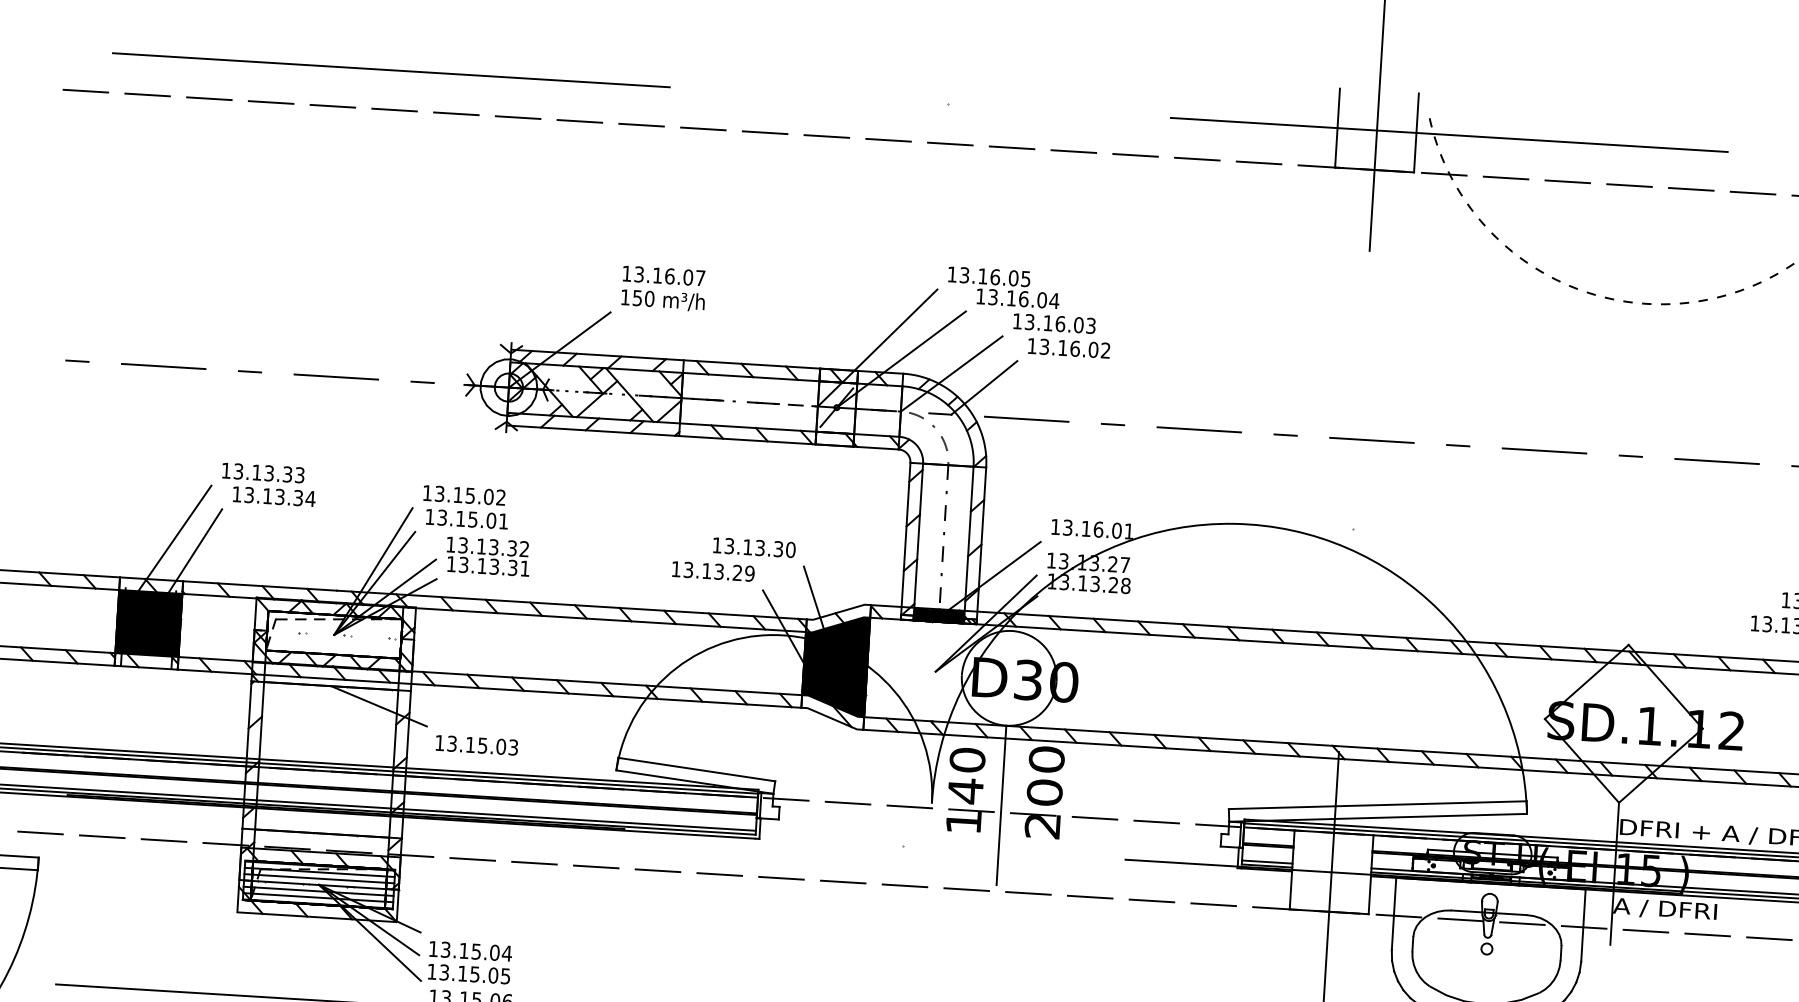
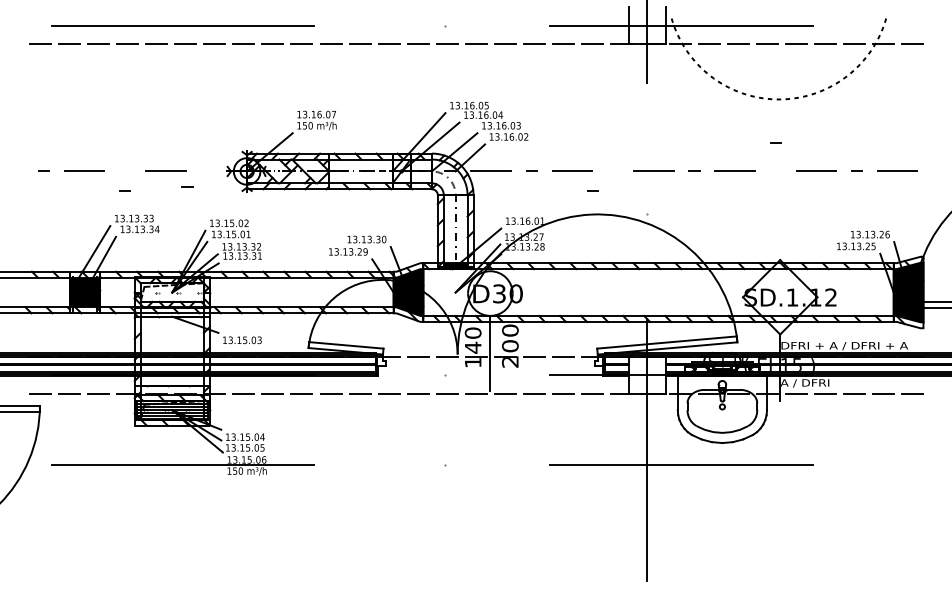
line: (248, 369) -> (124, 190), moved
line: (422, 380) -> (187, 186), moved
line: (1284, 433) -> (592, 190), moved
line: (1630, 454) -> (775, 142), moved

